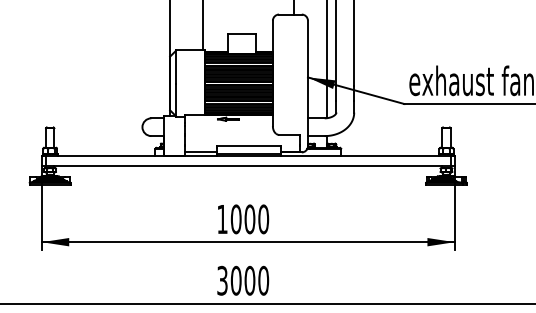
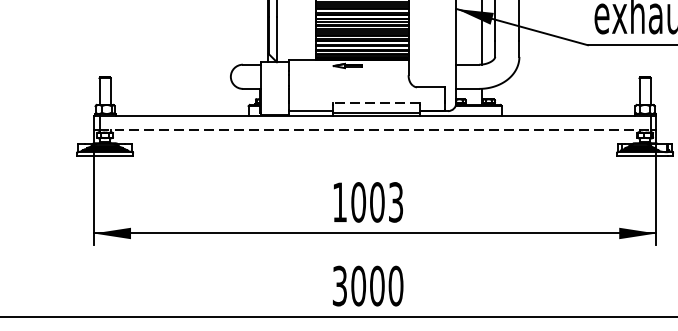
line: (249, 146) -> (376, 103), solid -> dashed
line: (248, 166) -> (375, 130), solid -> dashed
text: (263, 219) -> (395, 202), 1000 -> 1003

